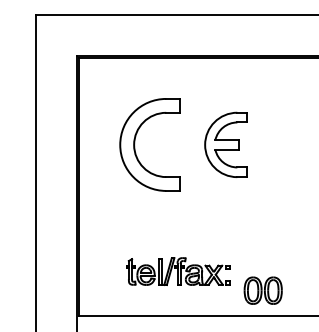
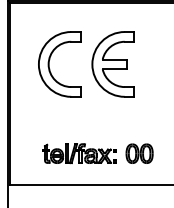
part: (225, 144) -> (113, 64), size x1.43
part: (262, 290) -> (139, 153), moved

